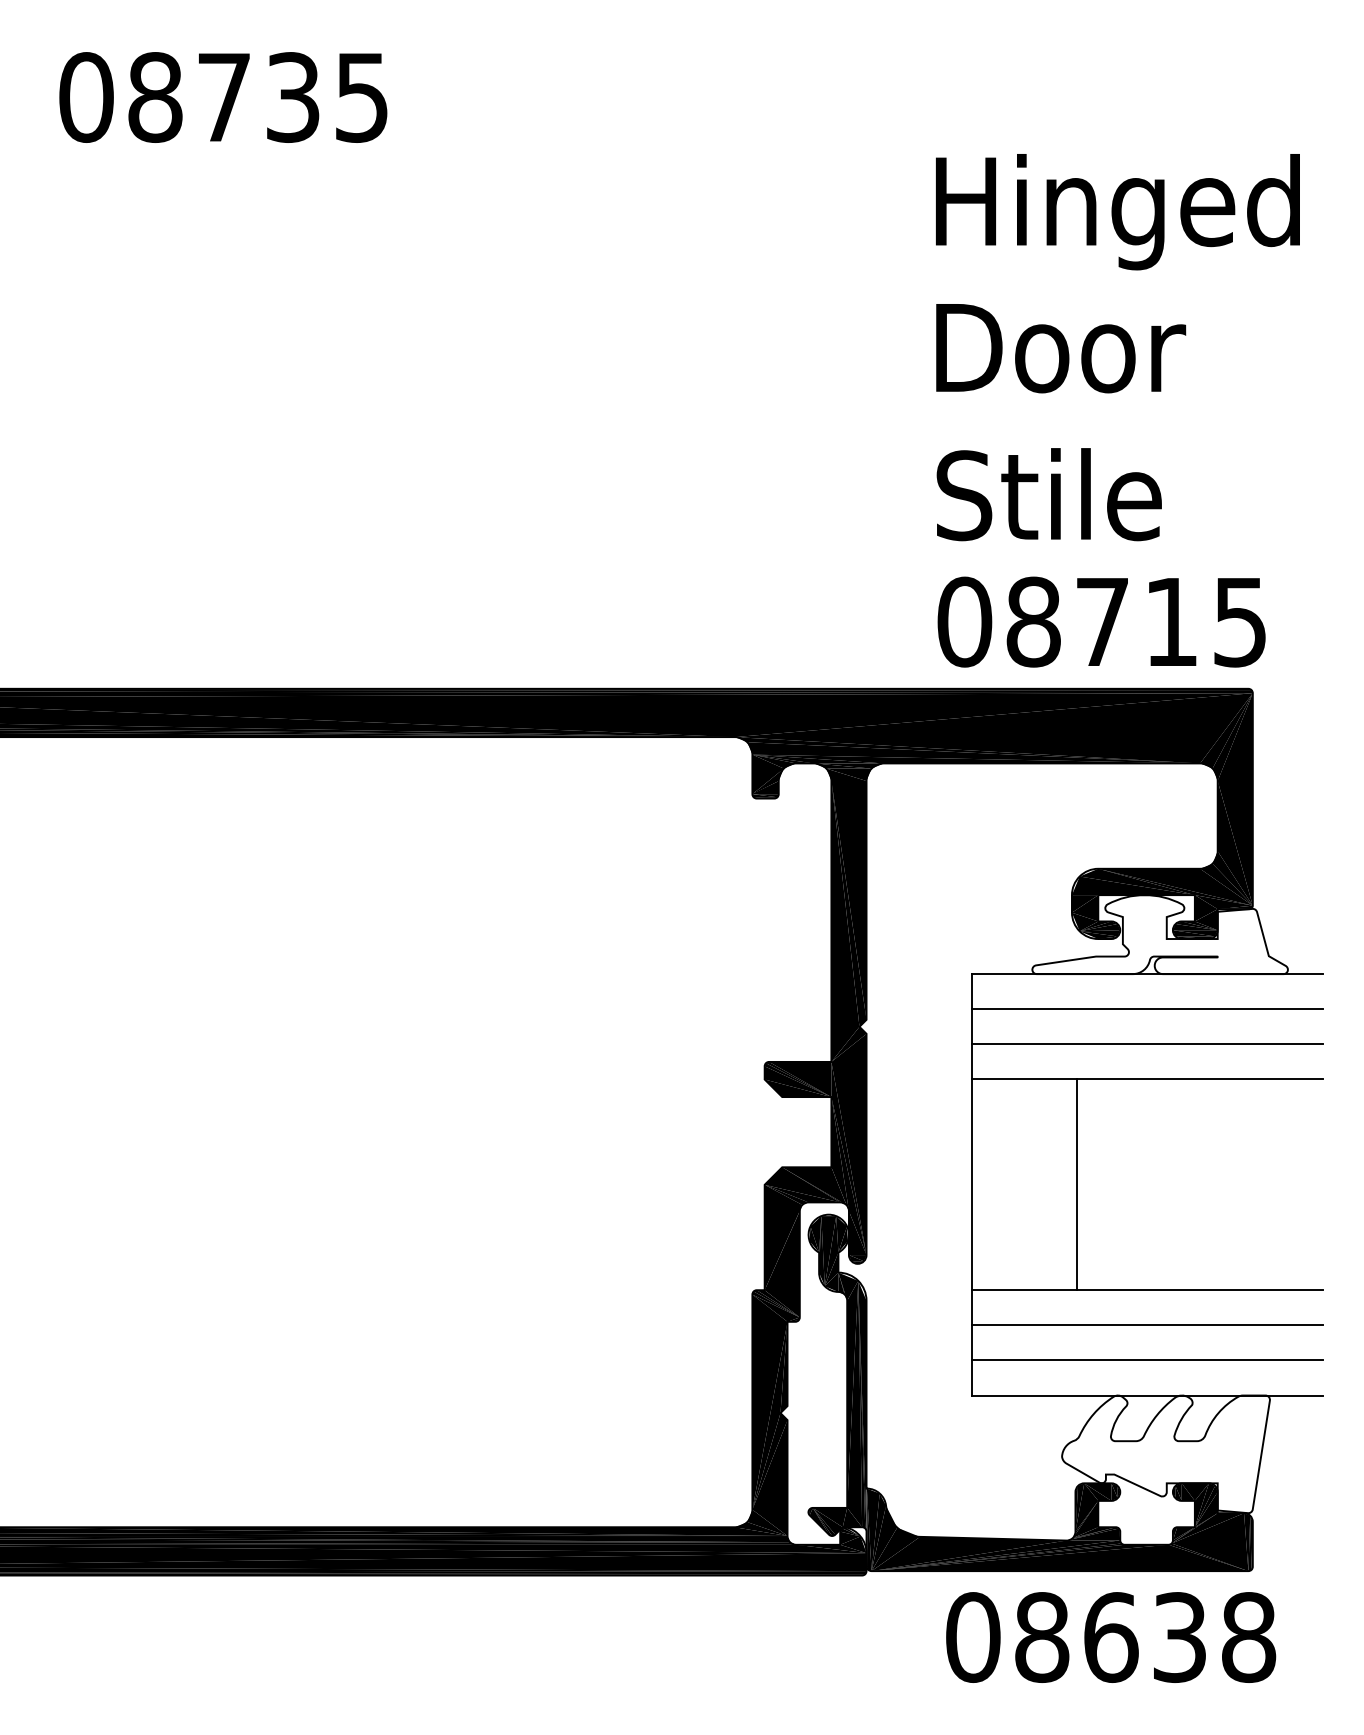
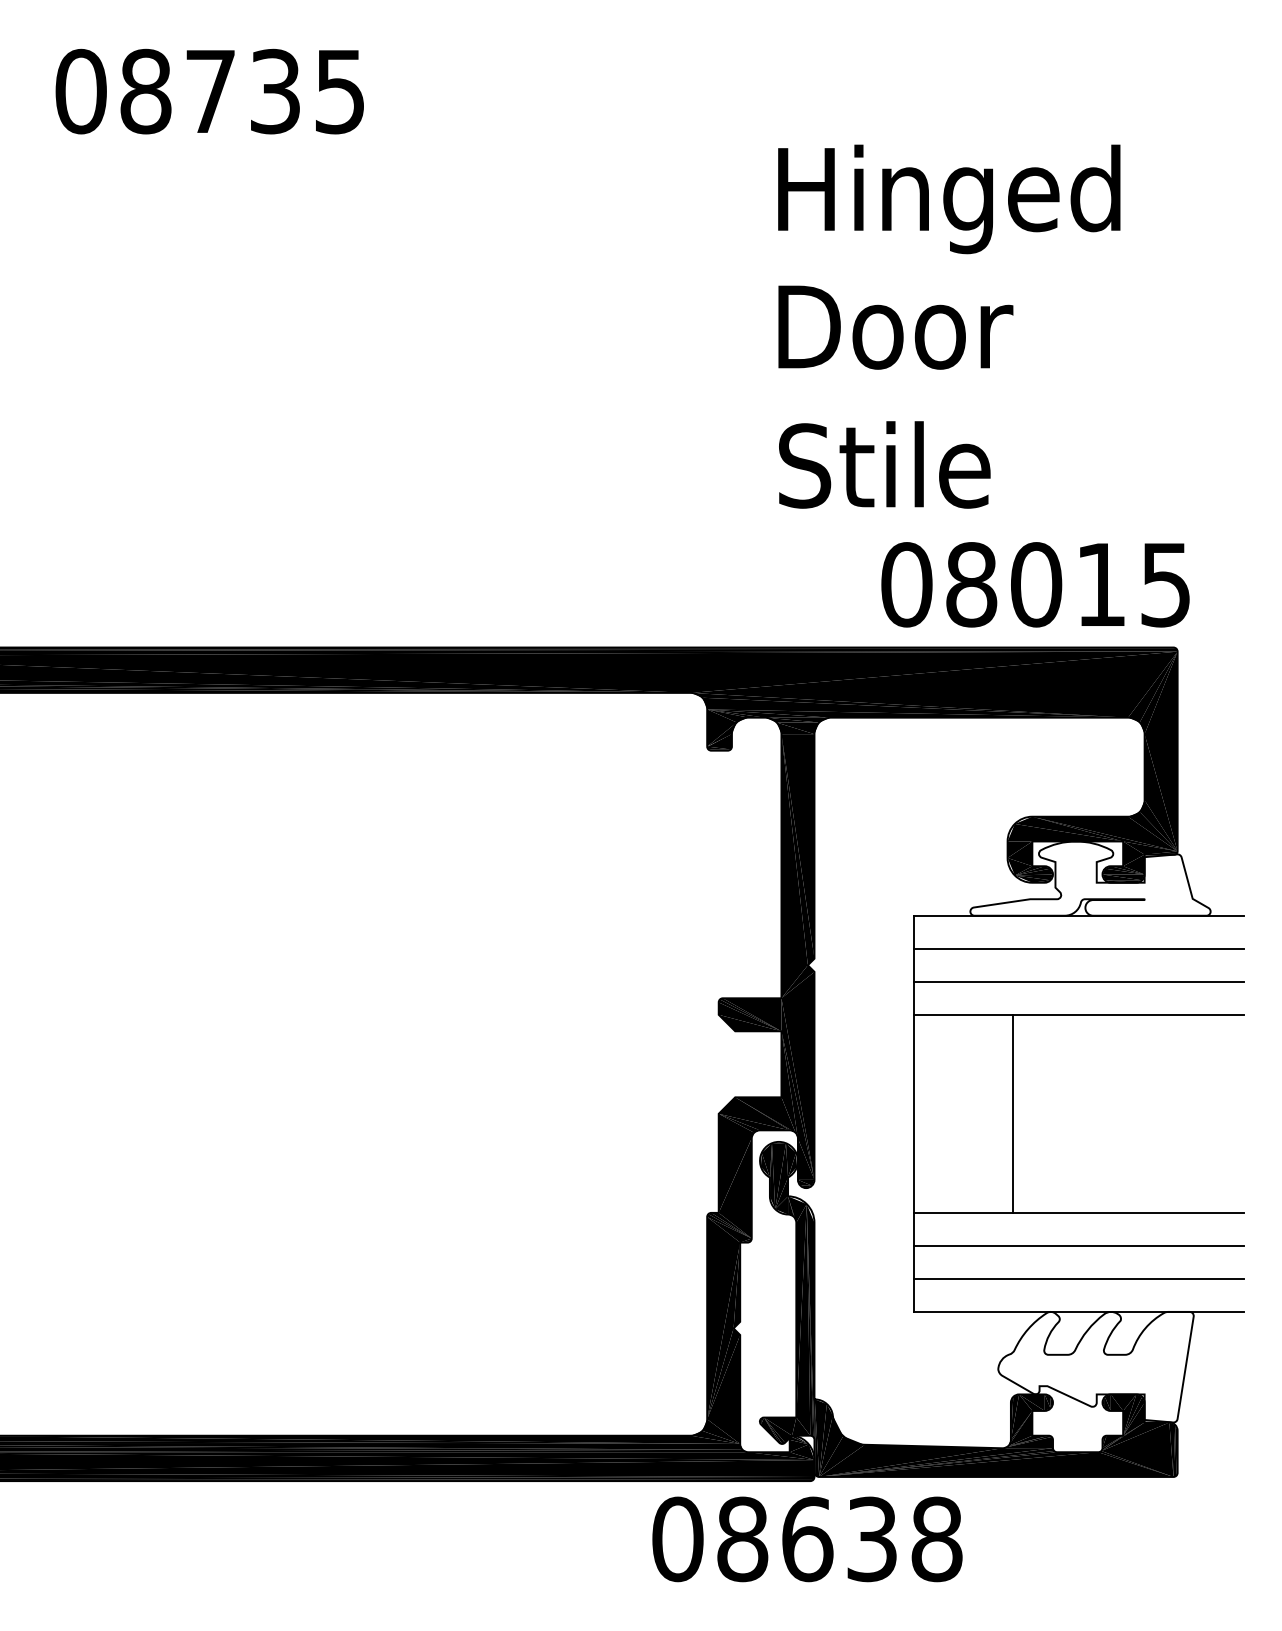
text: (1117, 347) -> (948, 326), moved
text: (1102, 621) -> (1036, 584), 08715 -> 08015
text: (1111, 1637) -> (807, 1539), moved

